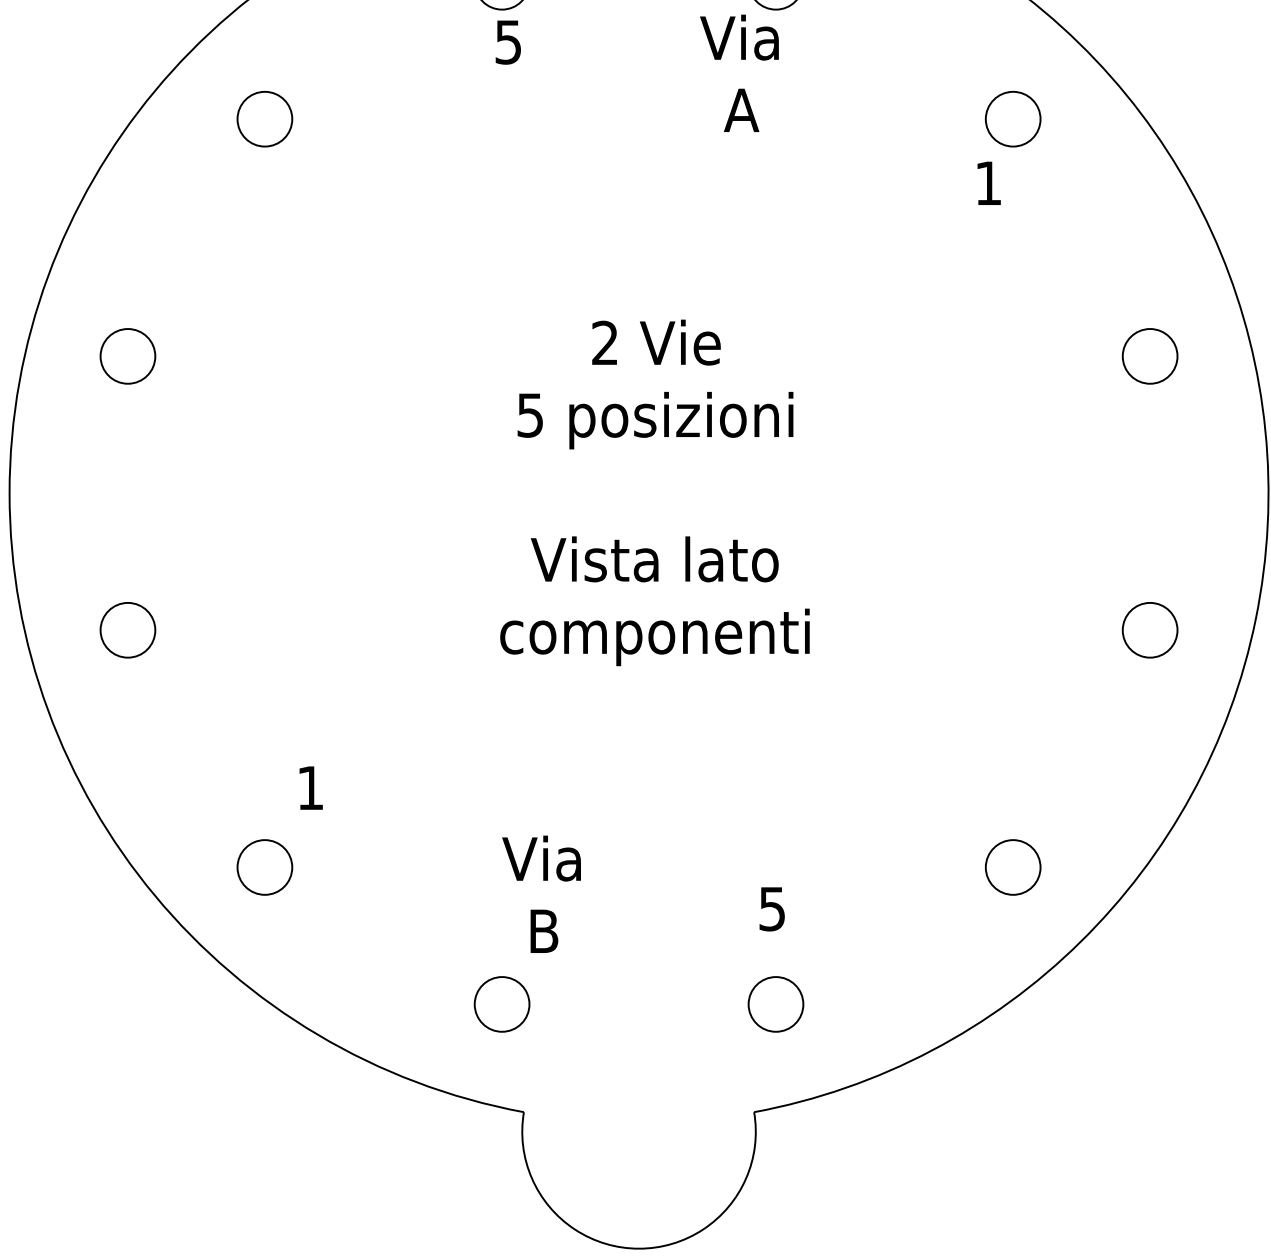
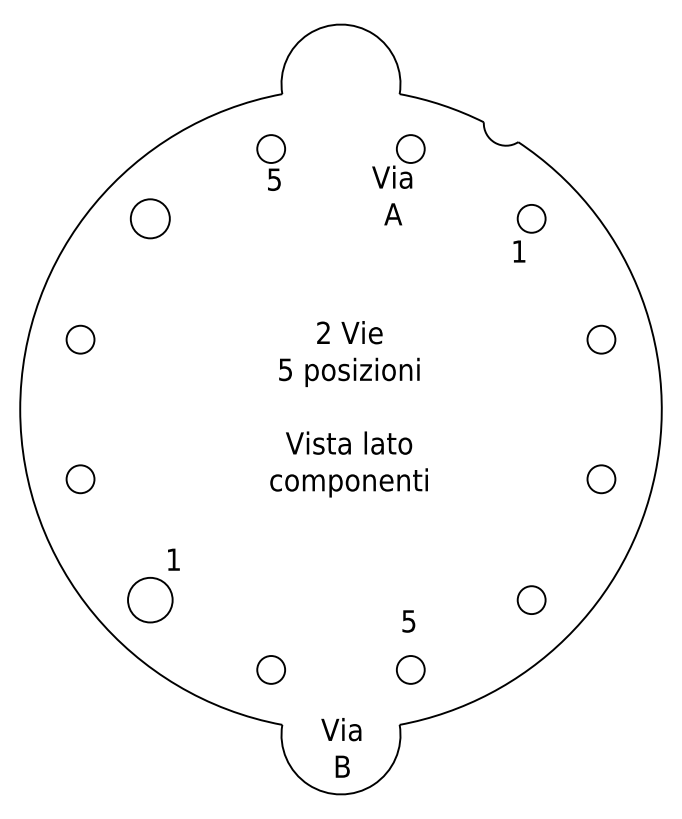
circle: (265, 118) -> (150, 218), size x1.4
circle: (265, 868) -> (150, 600), size x1.6
text: (541, 893) -> (341, 747), moved

